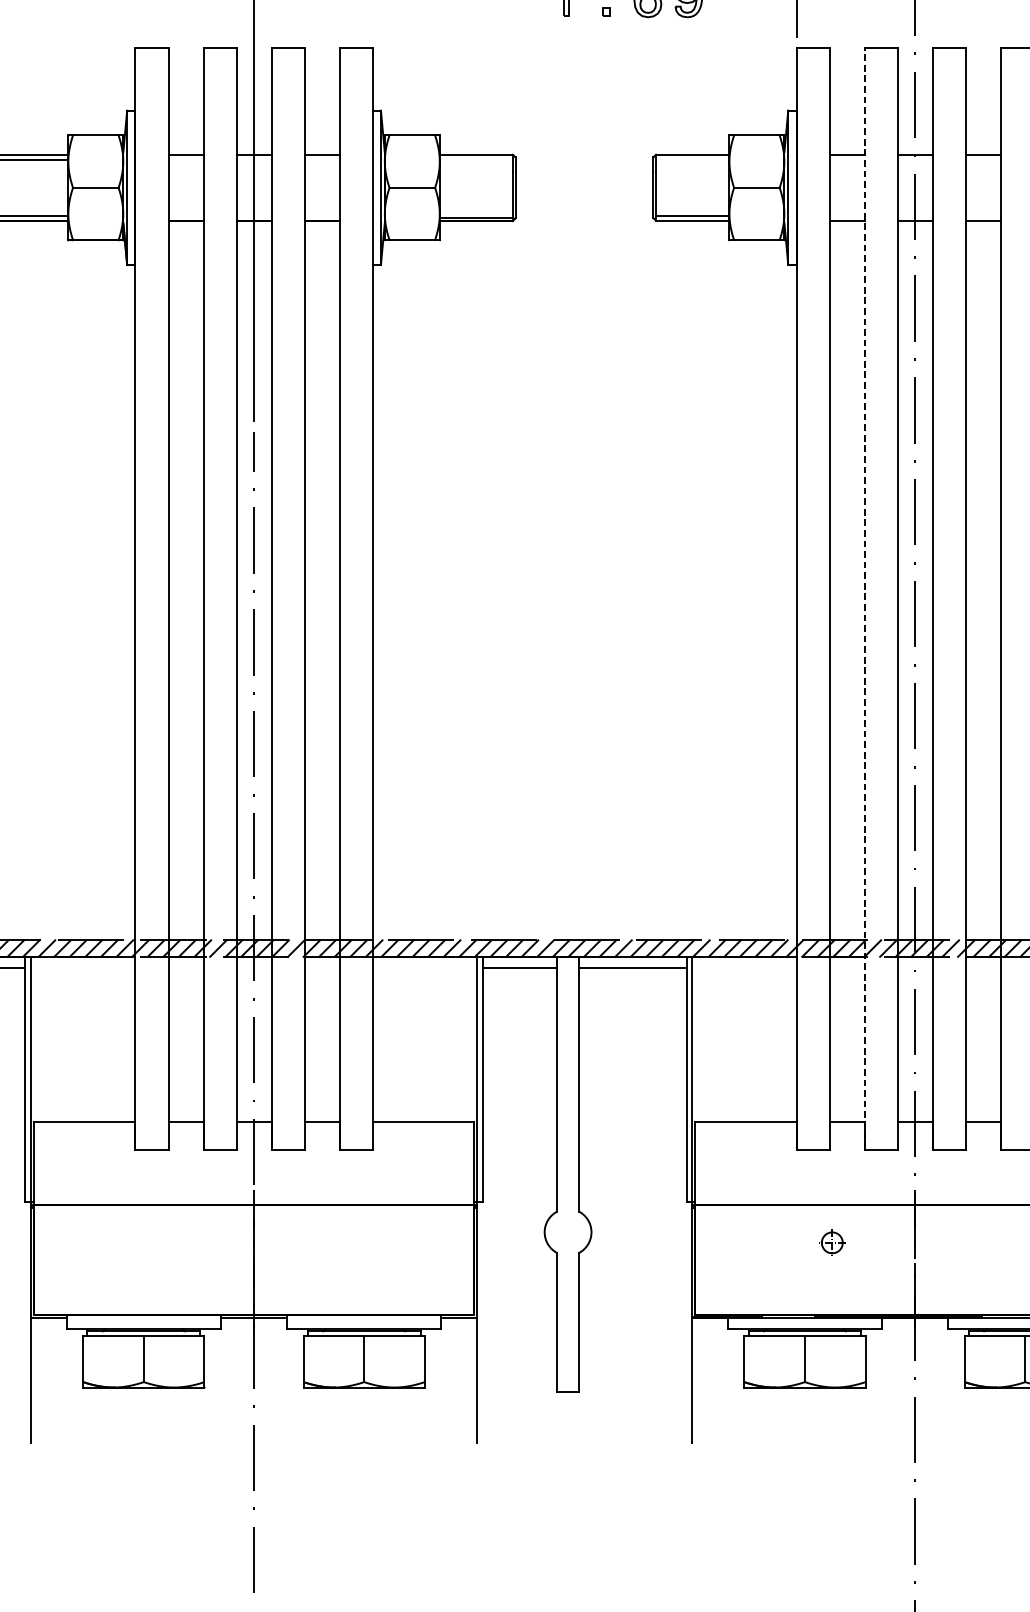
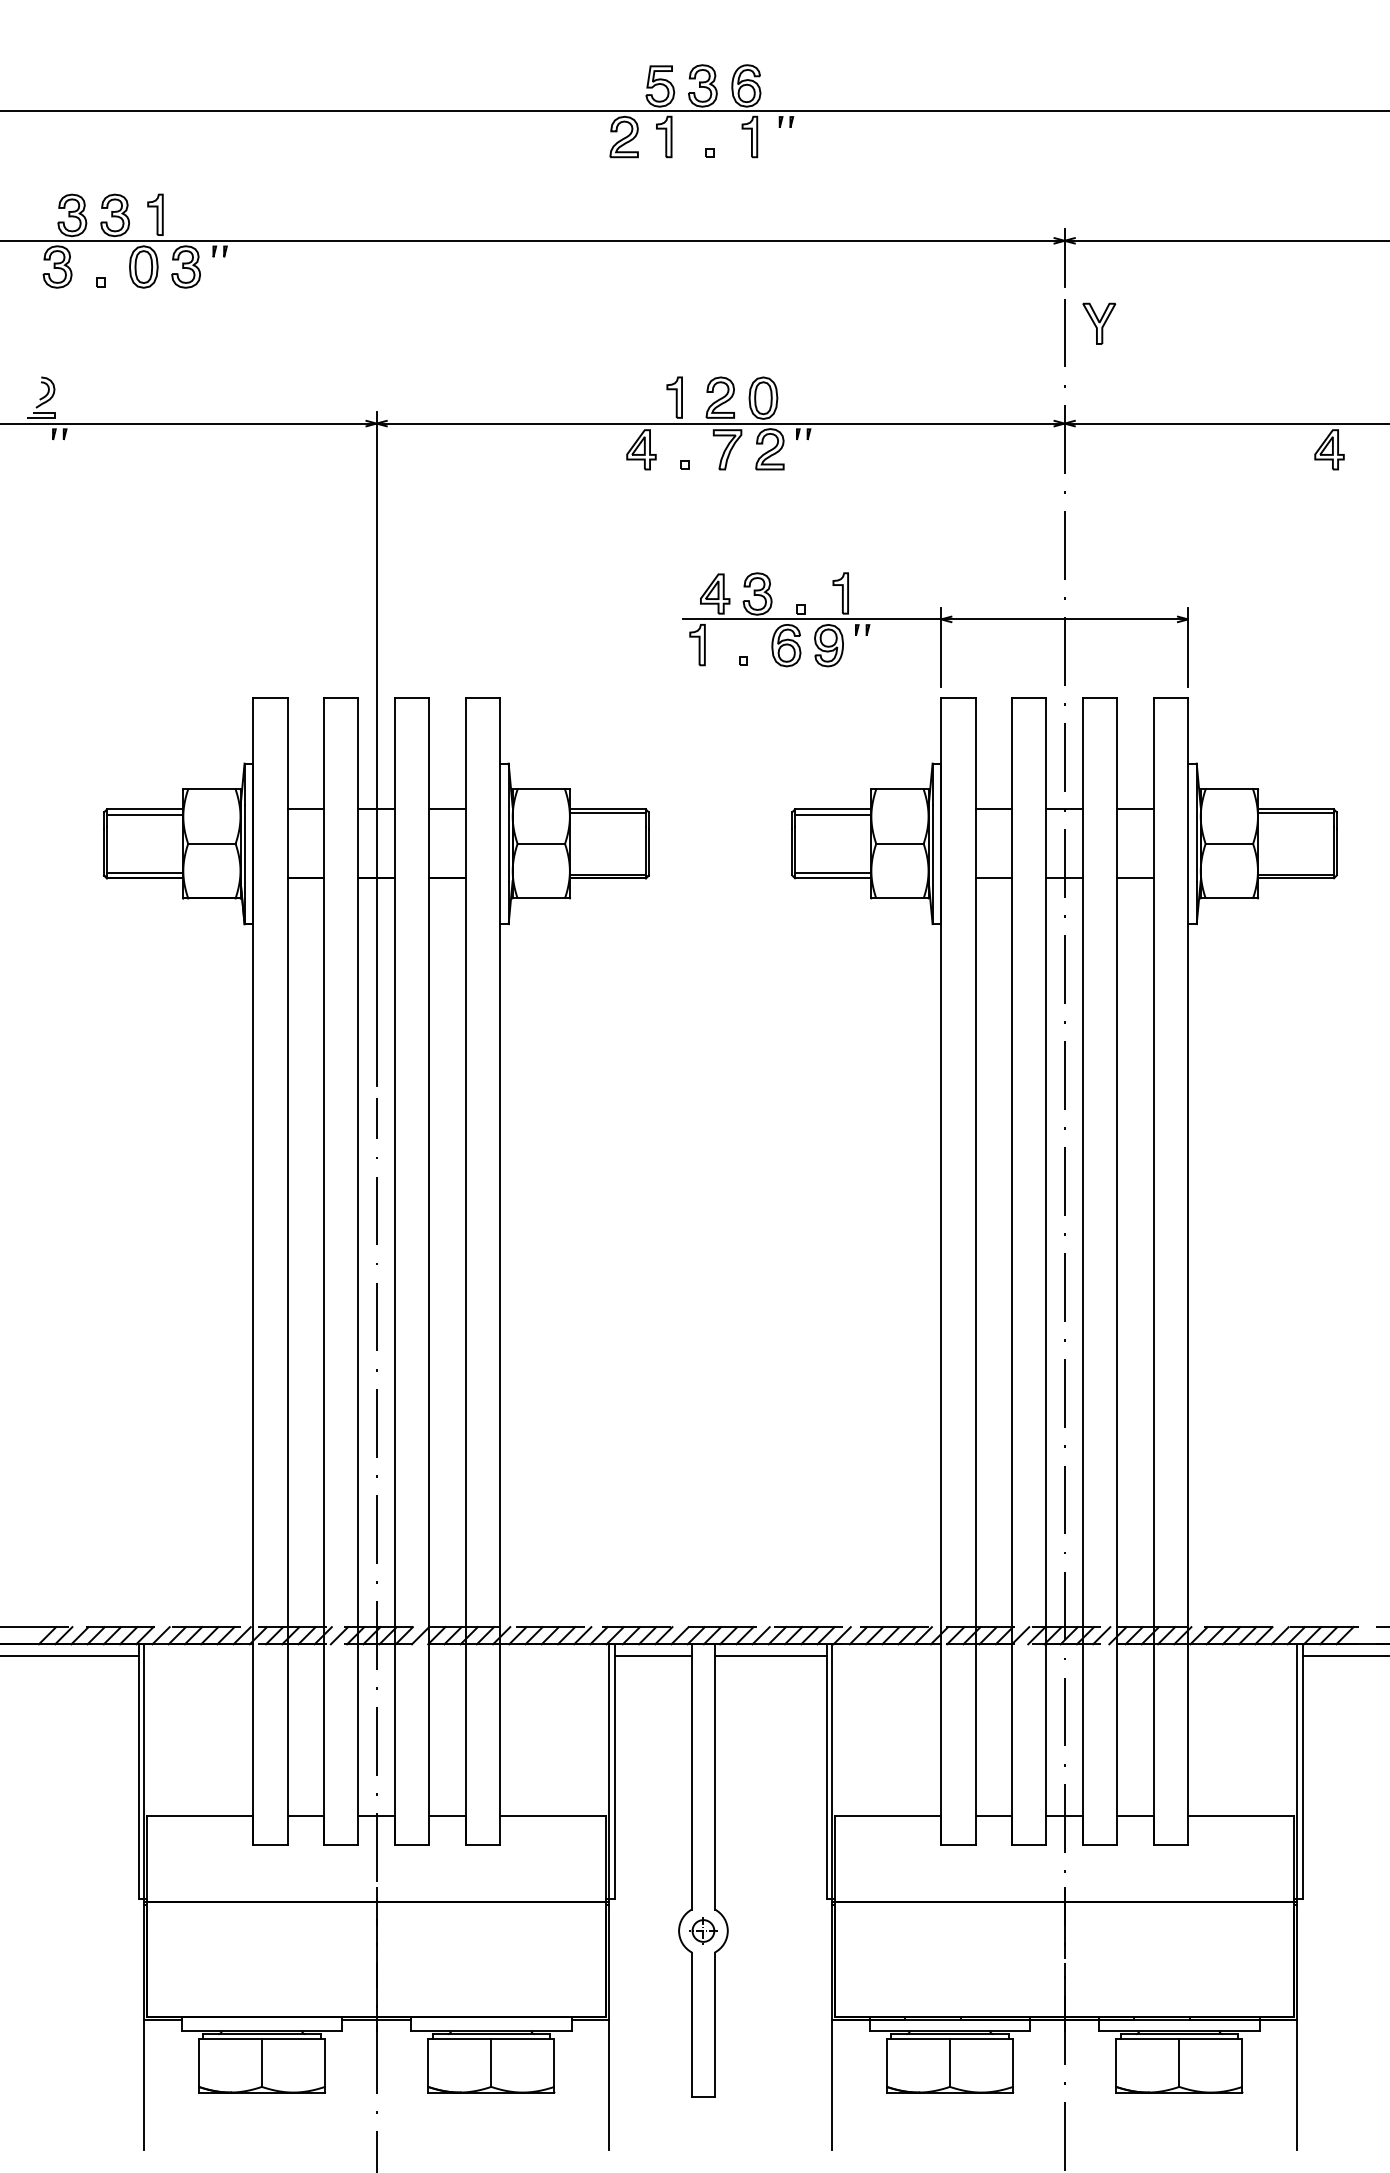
line: (475, 157) -> (607, 812), added
line: (693, 159) -> (833, 814), added
line: (865, 598) -> (1012, 1271), dashed -> solid
part: (832, 1242) -> (703, 1930), moved

